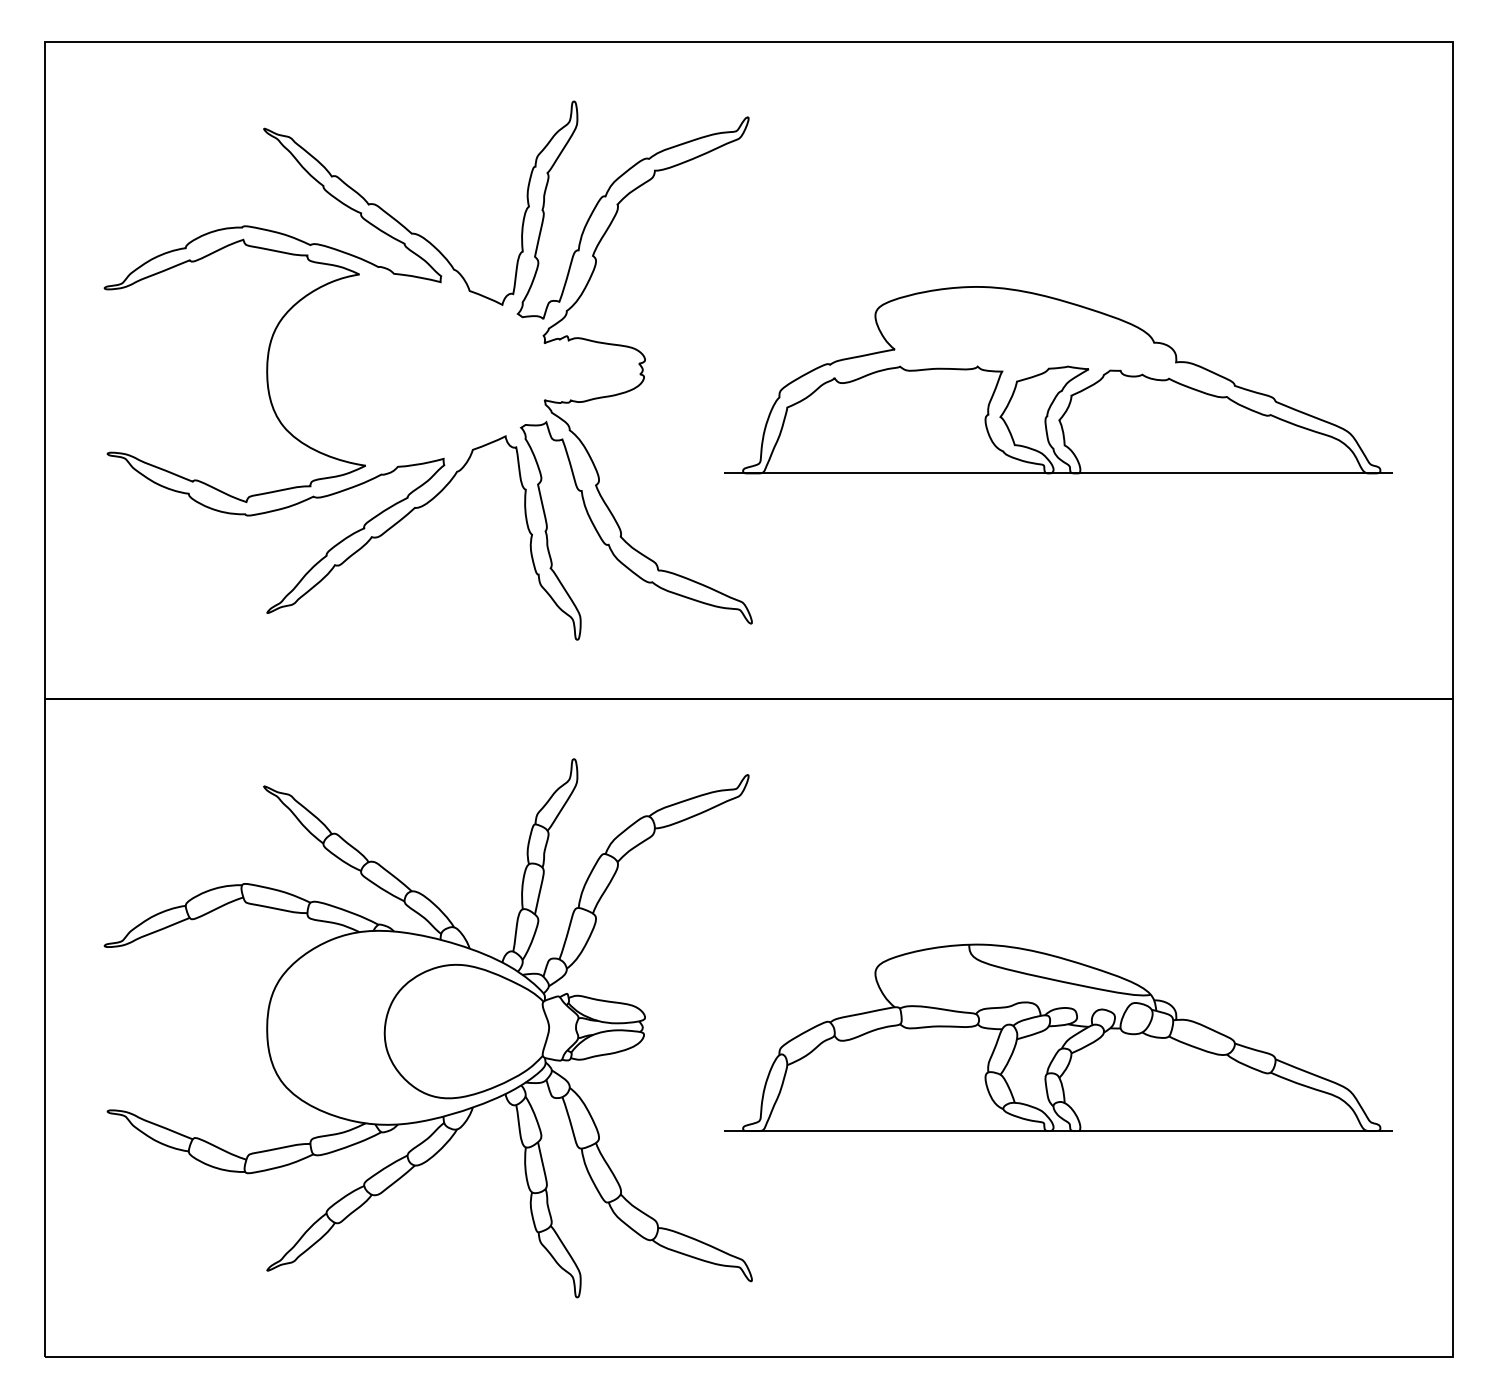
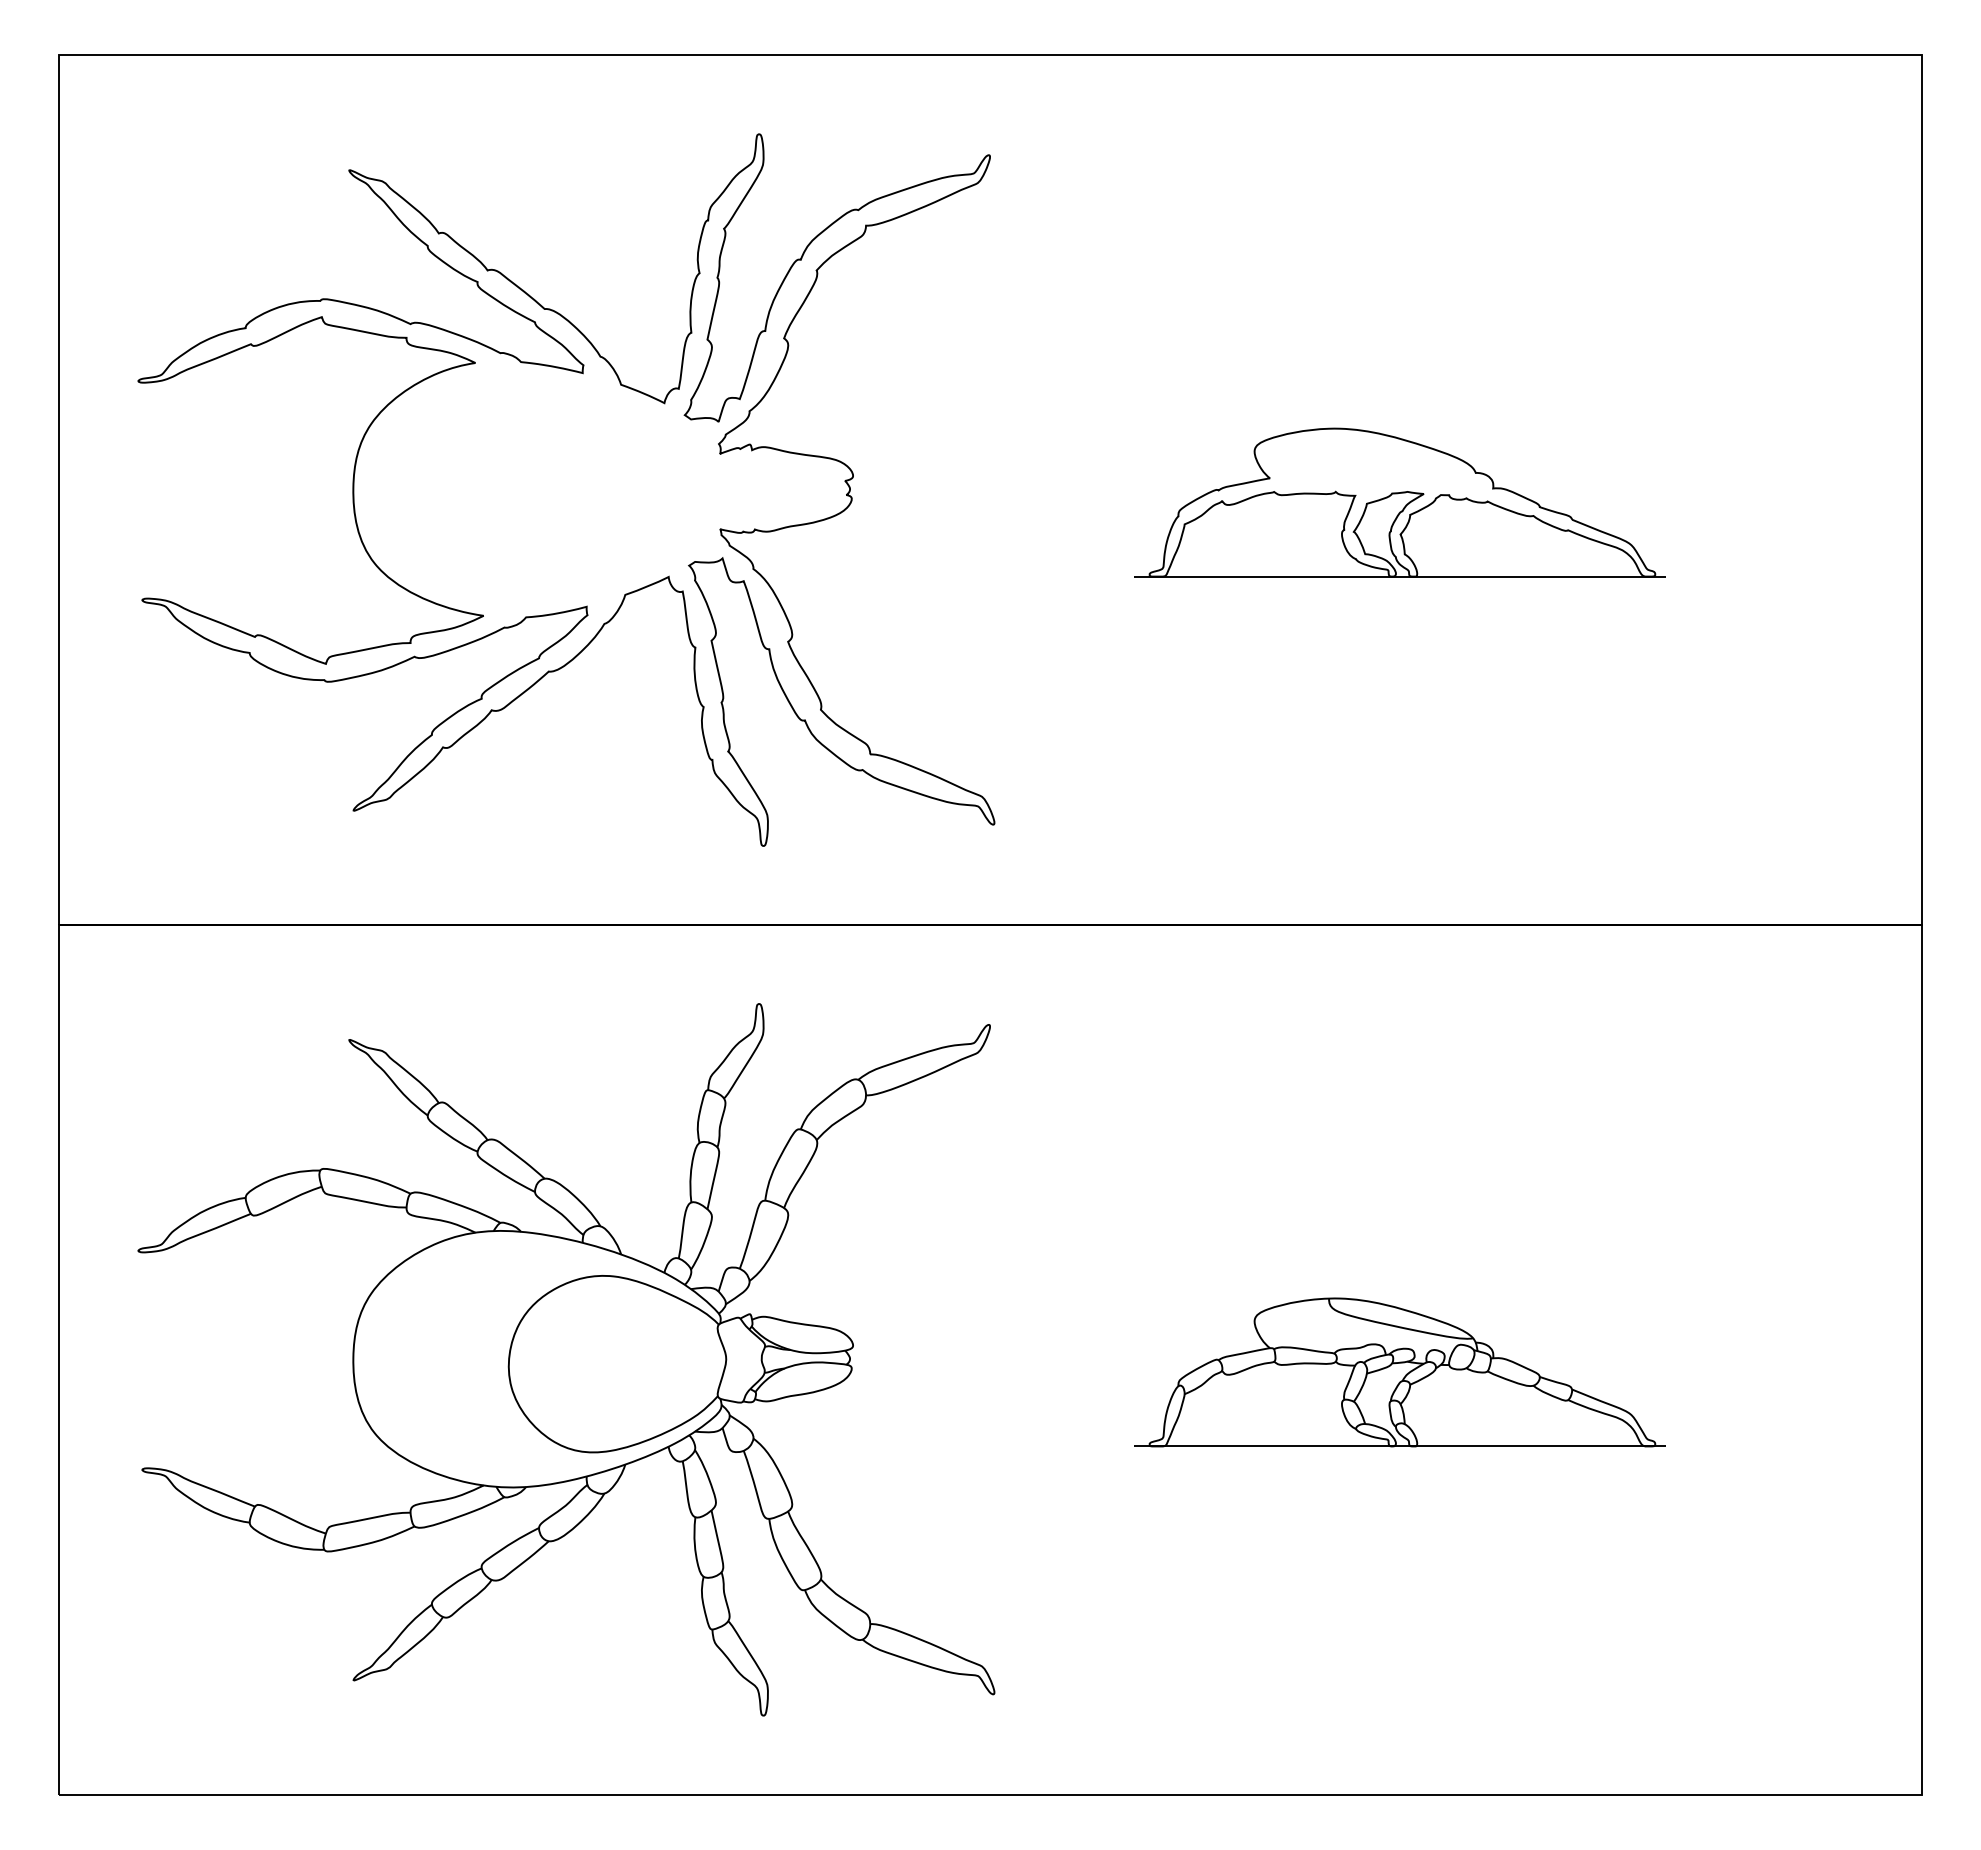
part: (1058, 380) -> (1399, 502), size x0.6
part: (1058, 1037) -> (1399, 1372), size x0.6

